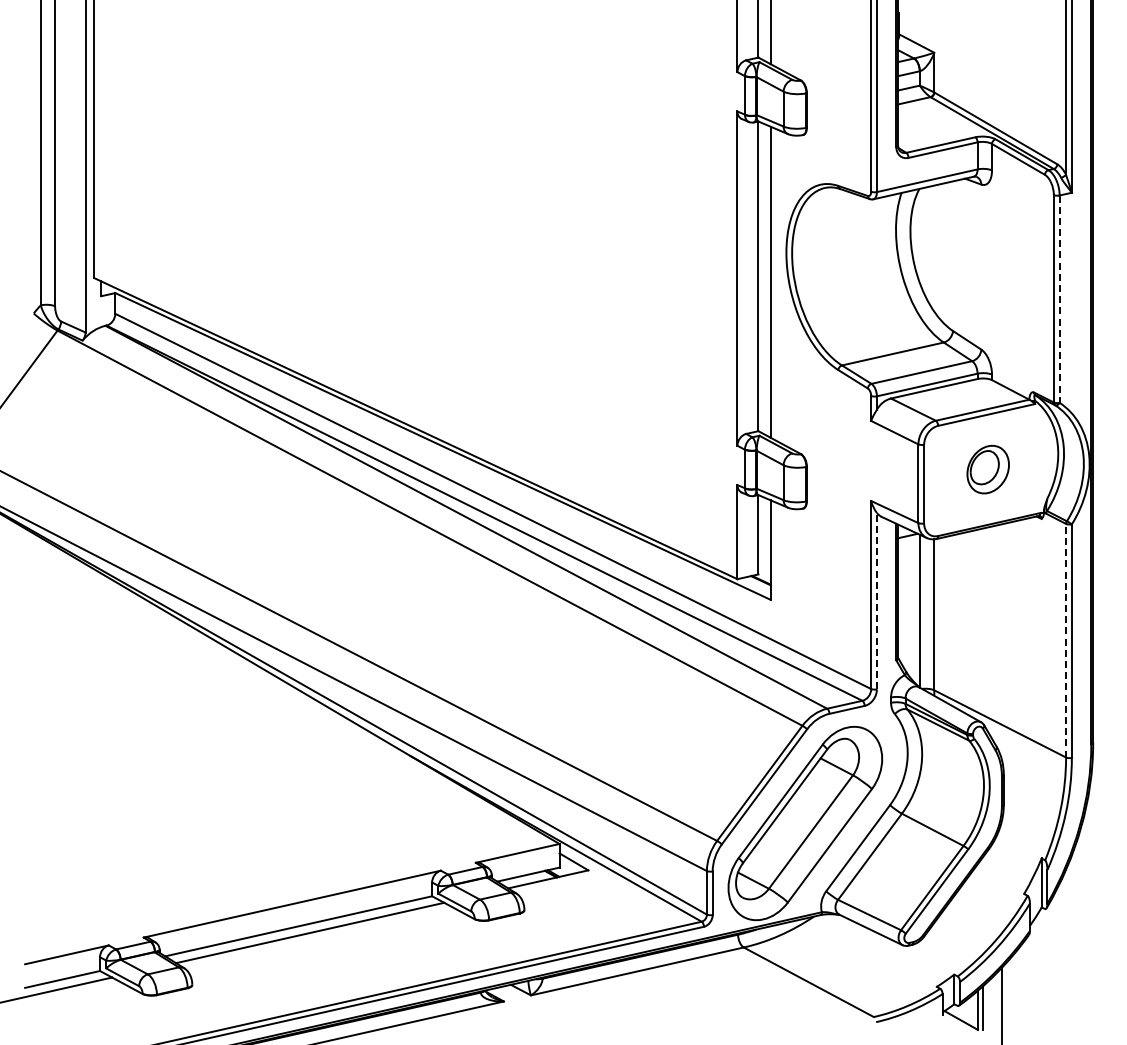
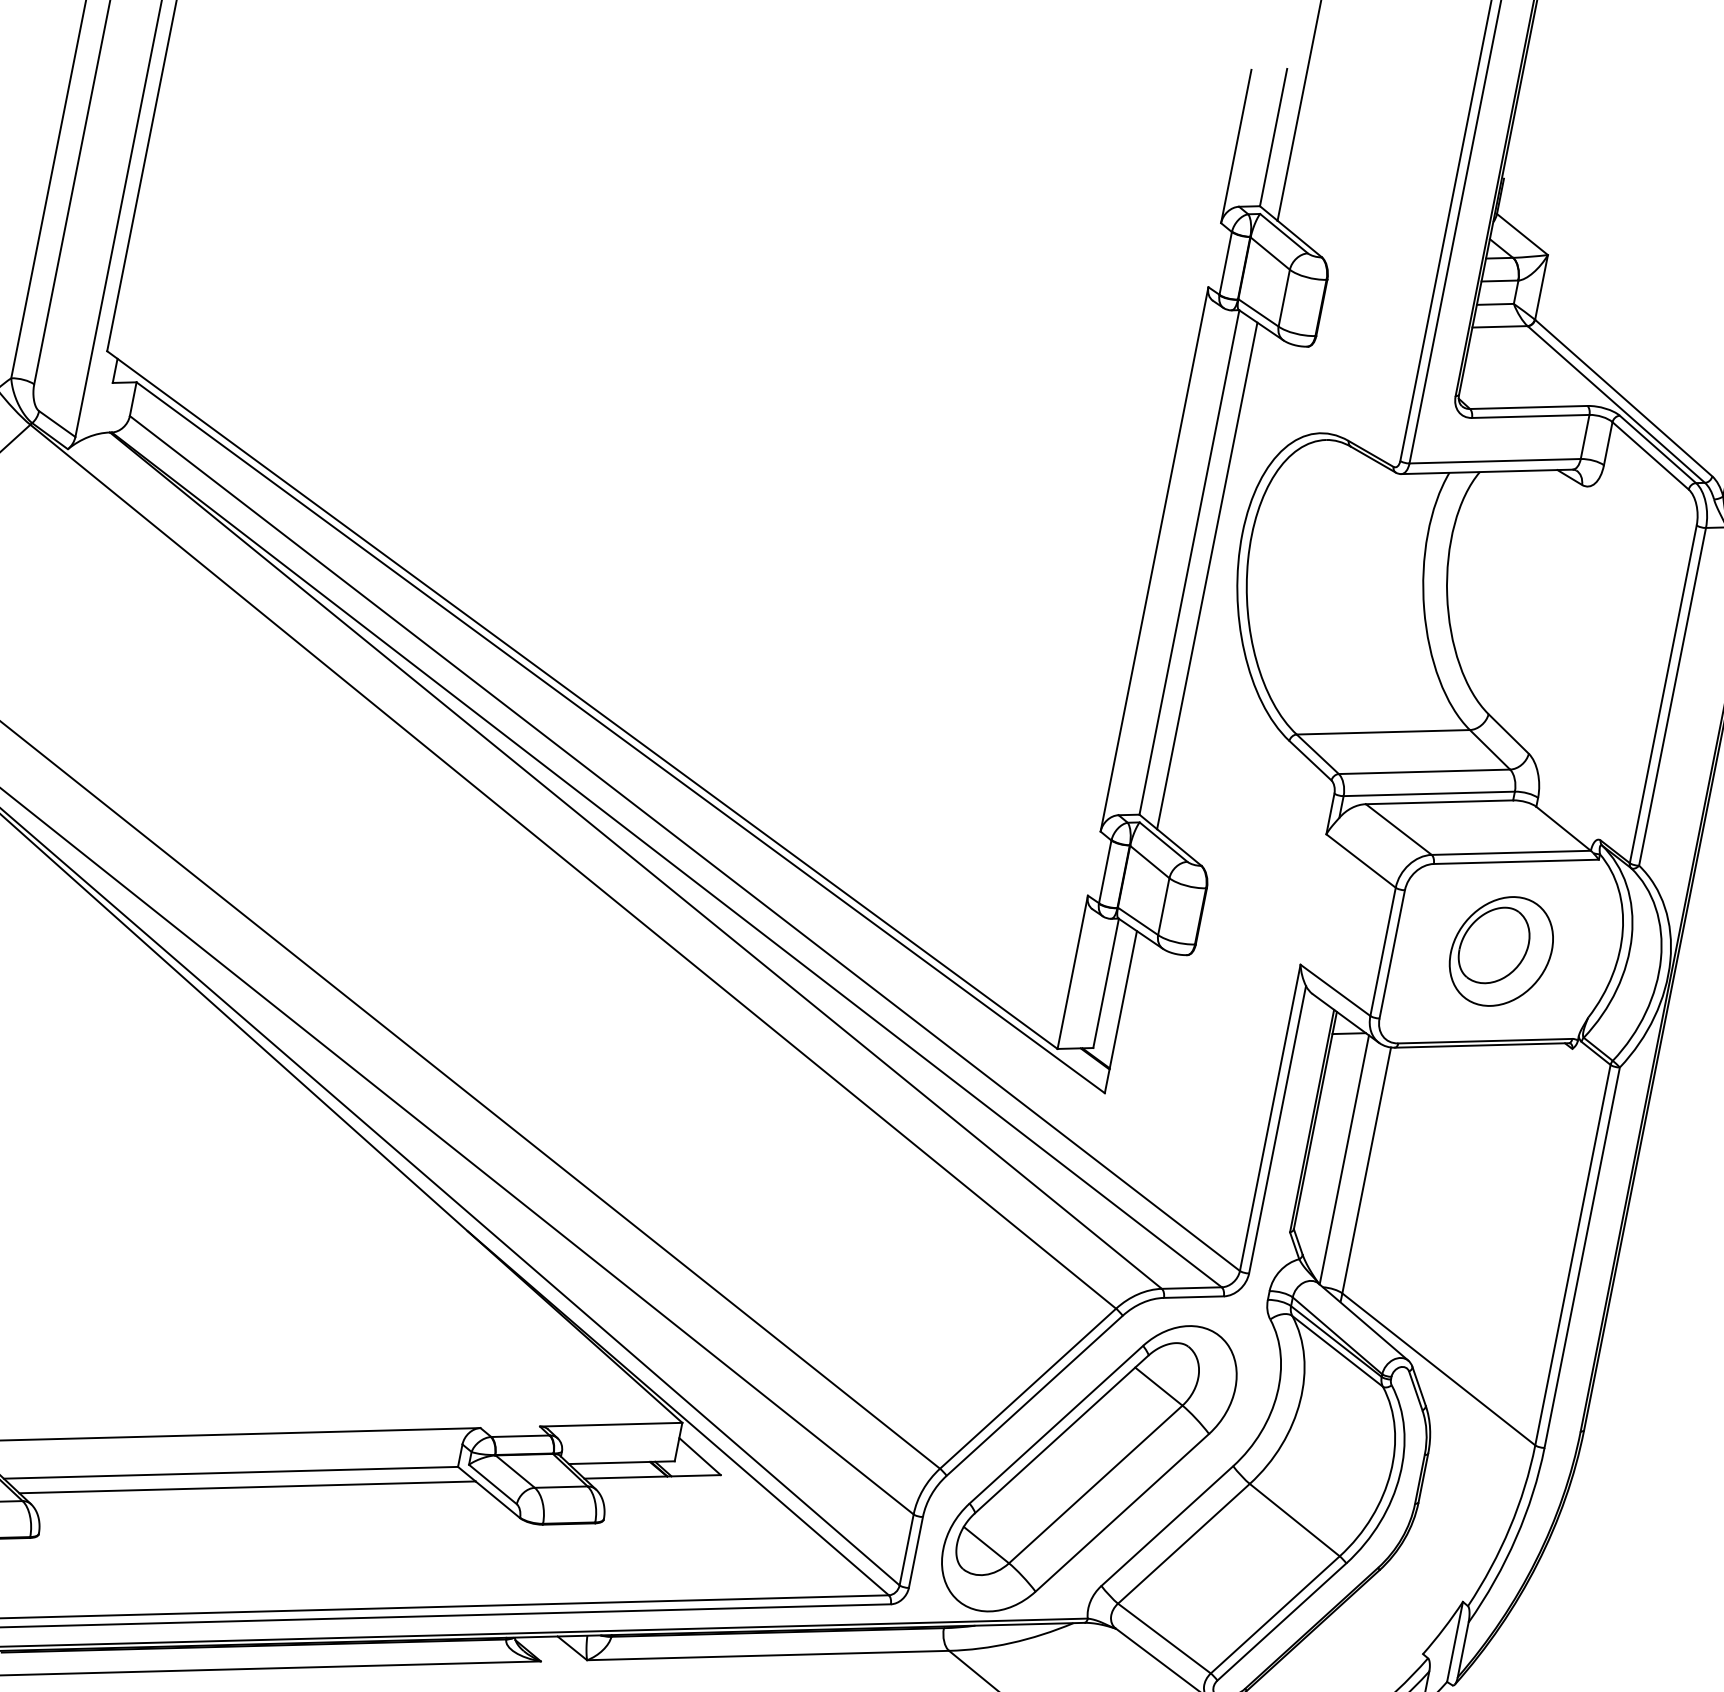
line: (1059, 299) -> (1672, 697), dashed -> solid
part: (987, 469) -> (1500, 950), size x1.43
line: (876, 600) -> (1277, 1128), dashed -> solid
line: (1066, 640) -> (1573, 1254), dashed -> solid

